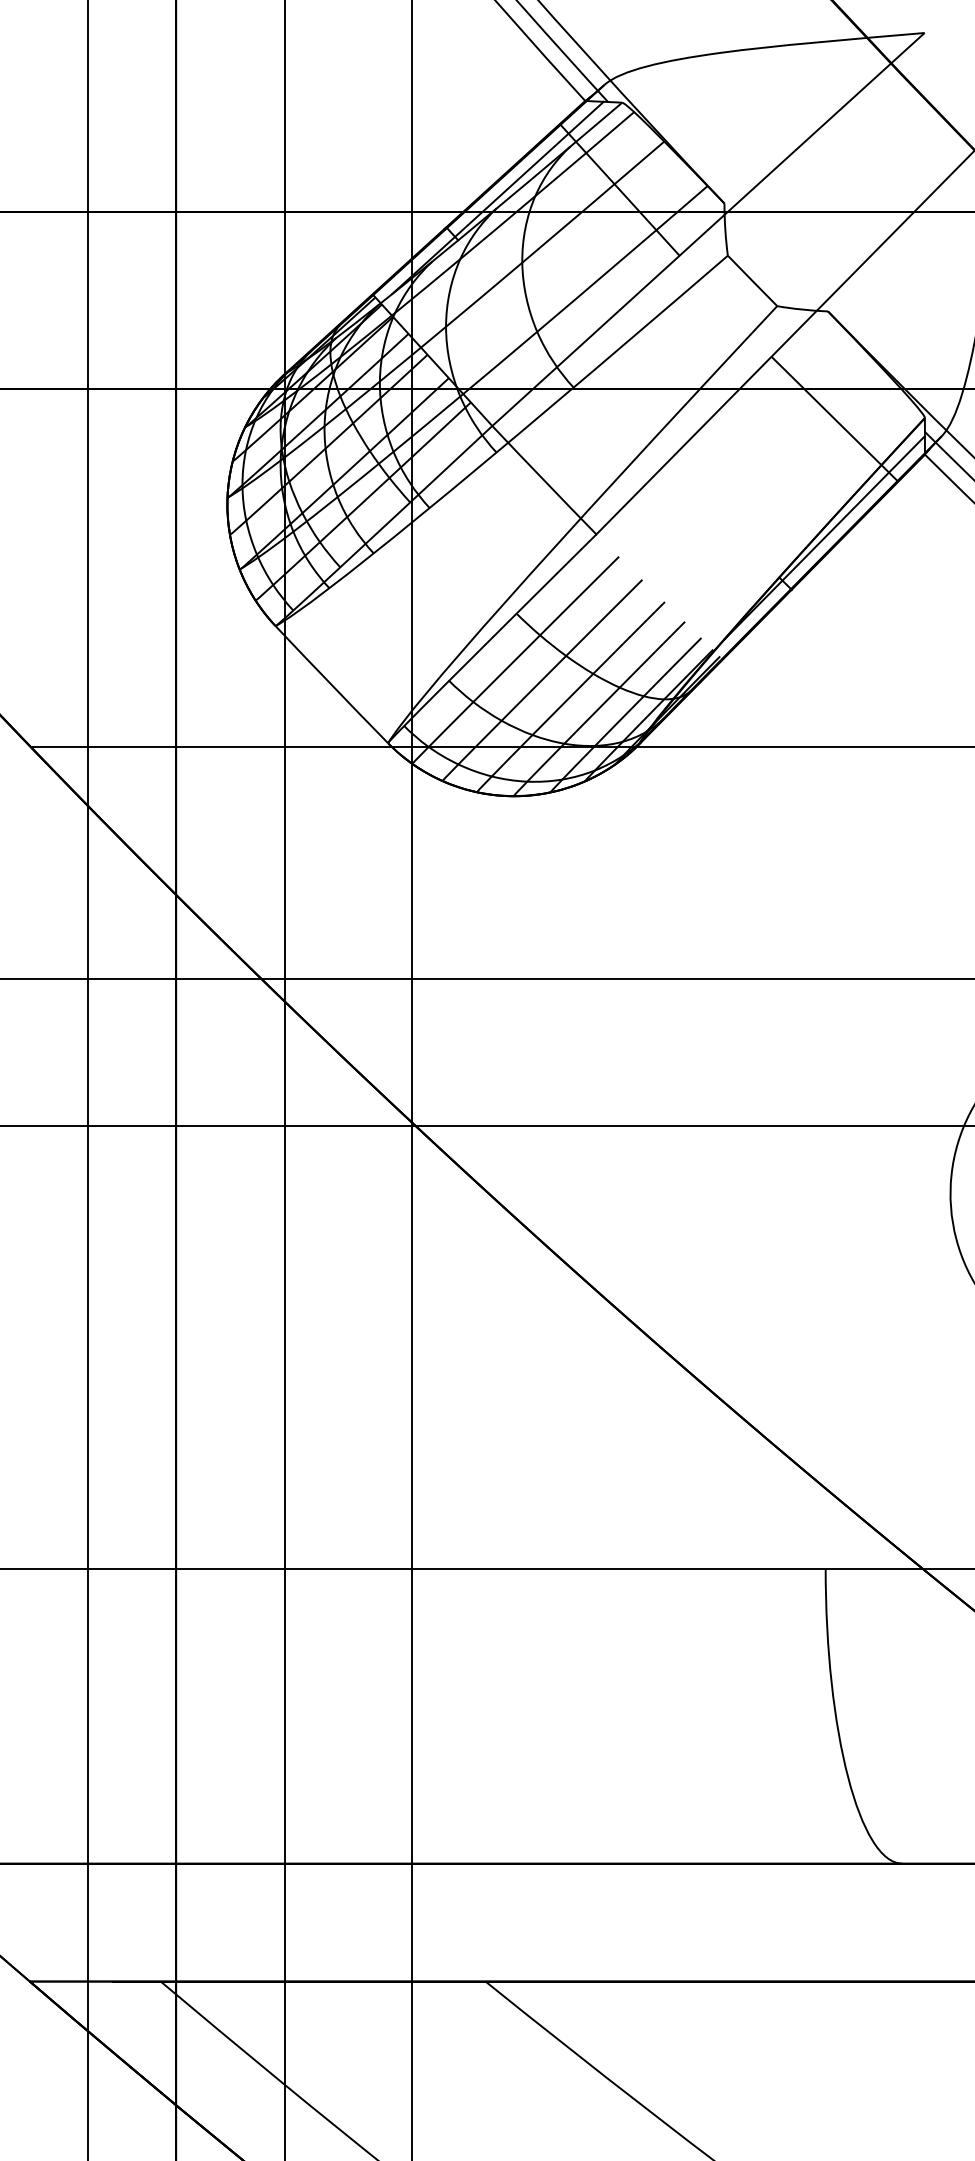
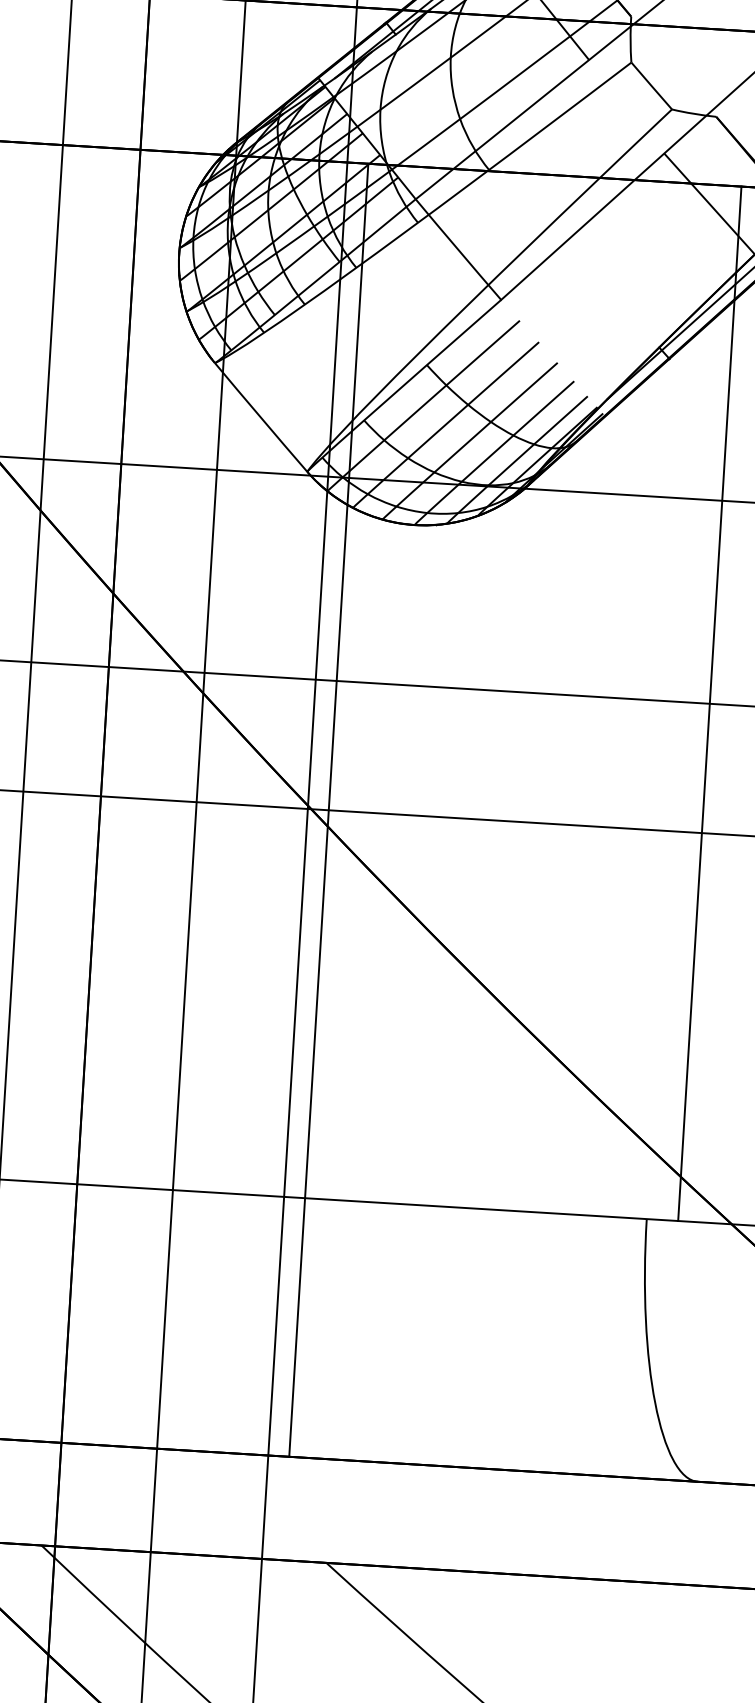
line: (861, 978) -> (709, 703), added
line: (436, 1125) -> (329, 809), added

